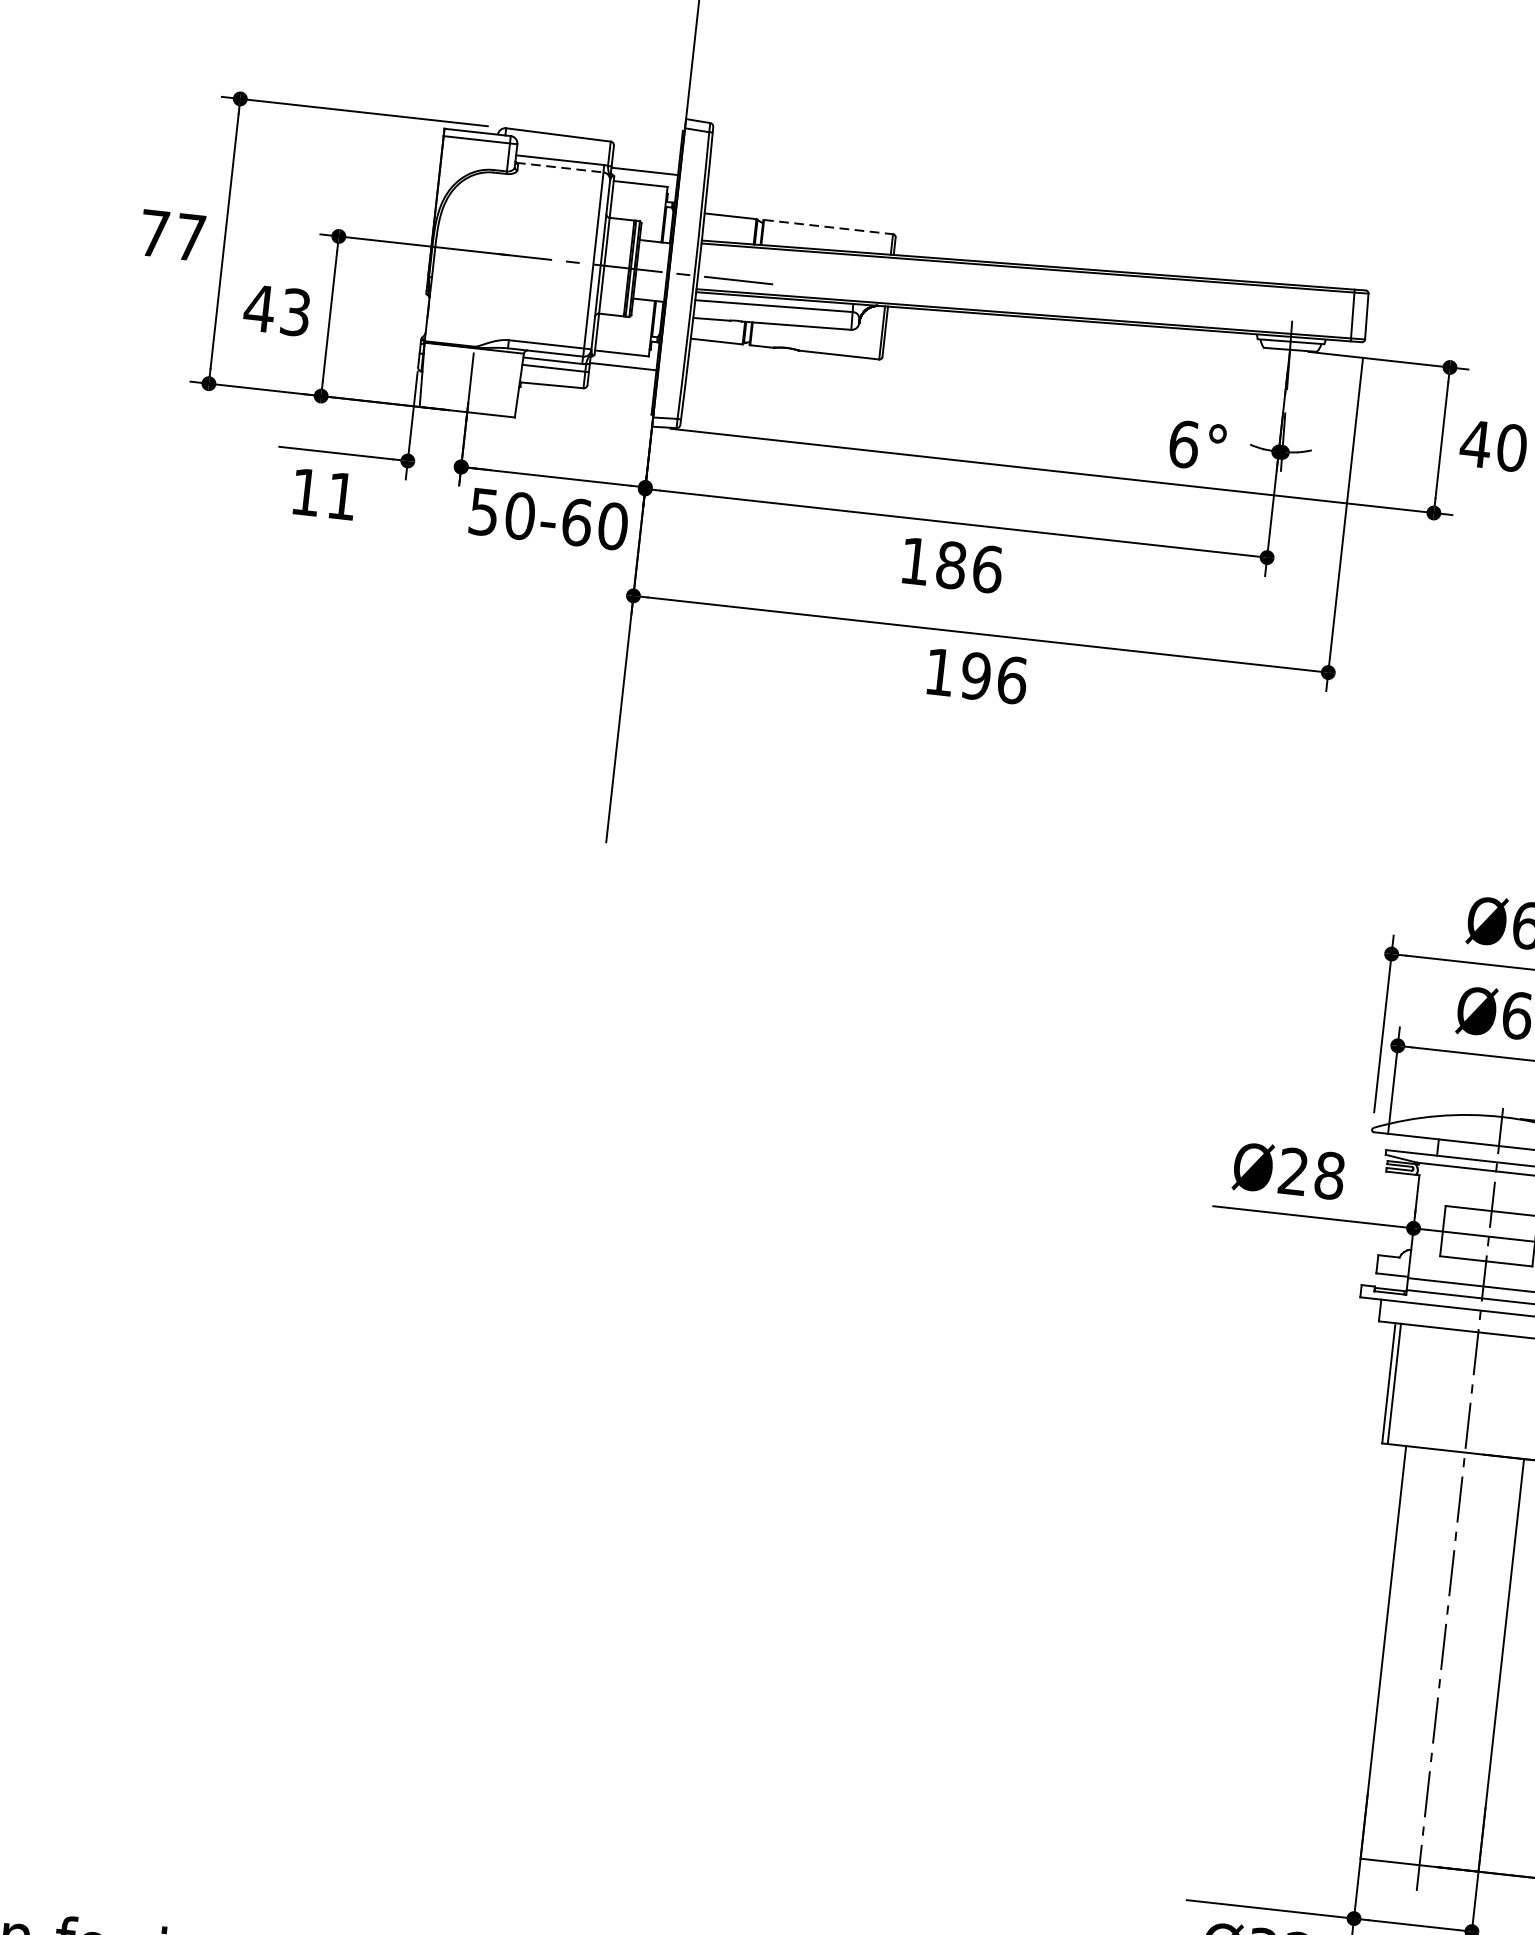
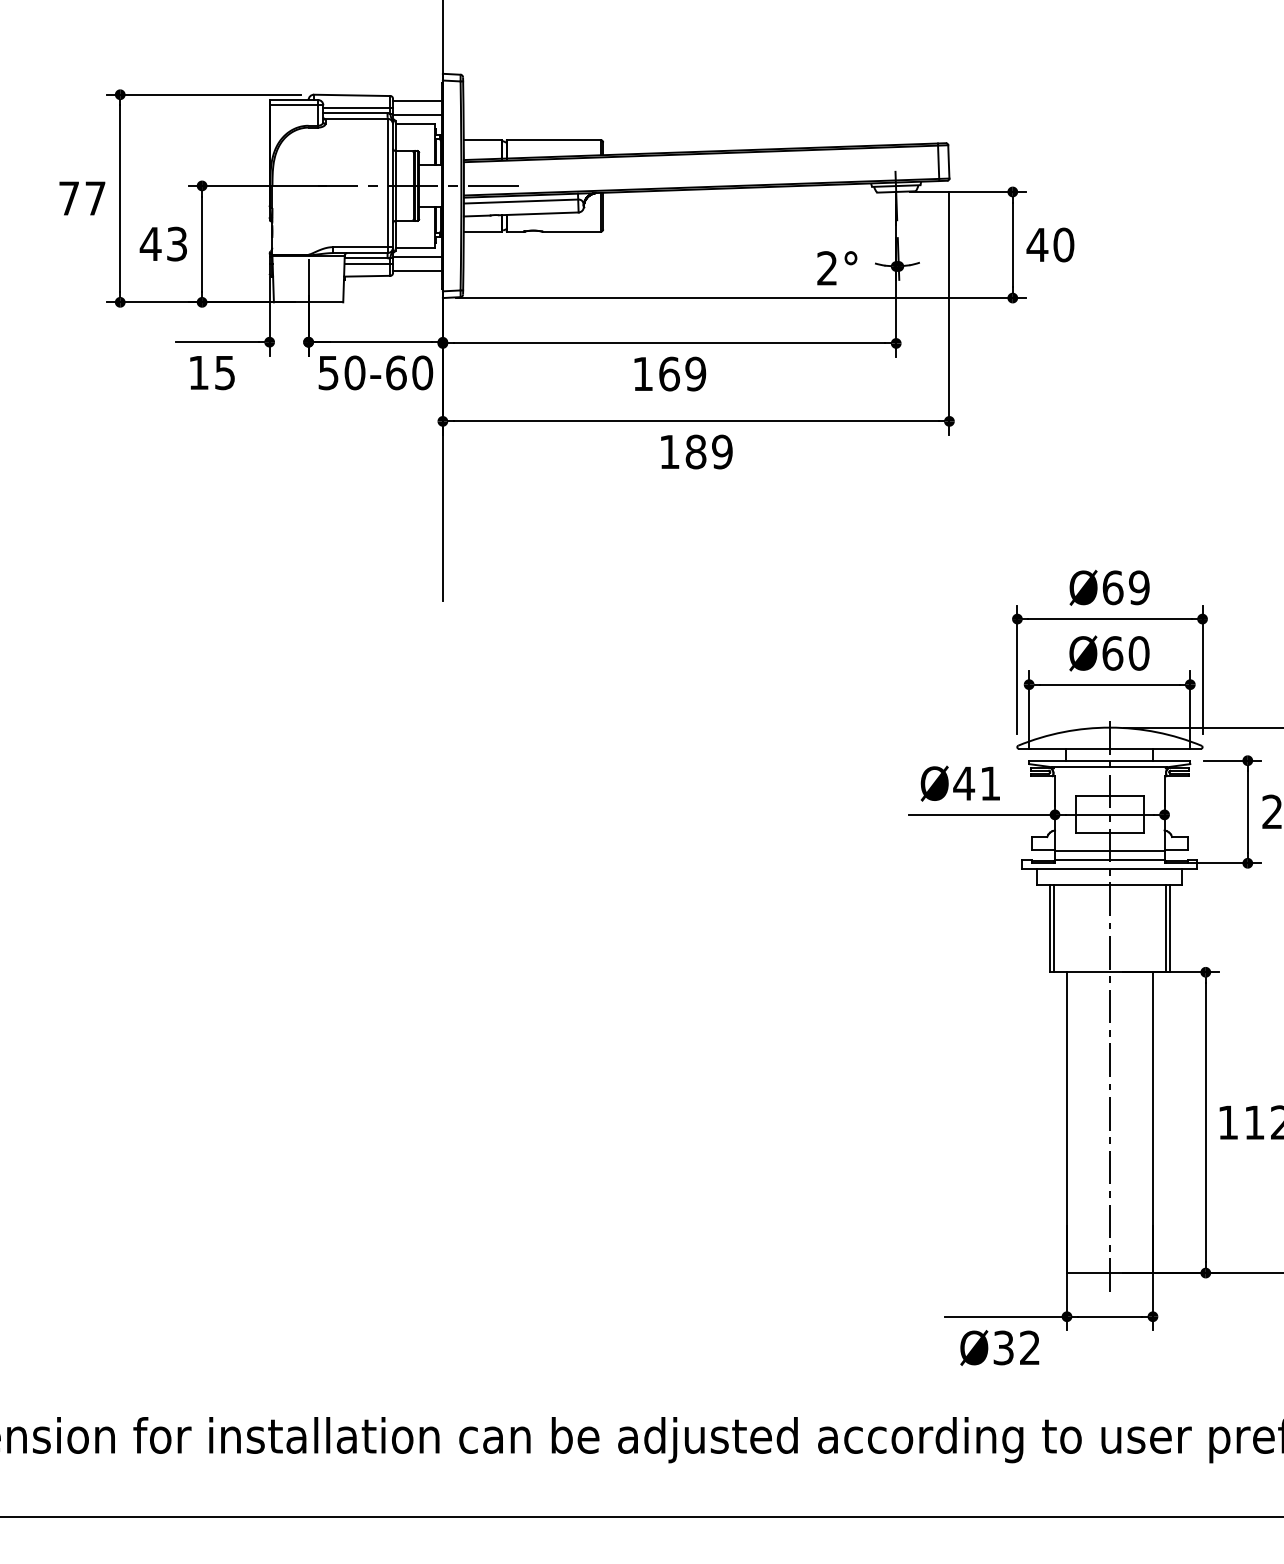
line: (565, 153) -> (358, 108), added
line: (647, 153) -> (417, 101), added
line: (559, 167) -> (355, 118), dashed -> solid
line: (829, 227) -> (554, 140), dashed -> solid
line: (621, 385) -> (417, 270), added
text: (1184, 444) -> (827, 268), 6° -> 2°
text: (341, 497) -> (224, 373), 11 -> 15
text: (969, 566) -> (682, 373), 186 -> 169
text: (993, 677) -> (708, 451), 196 -> 189
text: (1310, 1173) -> (976, 783), Ø28 -> Ø41

